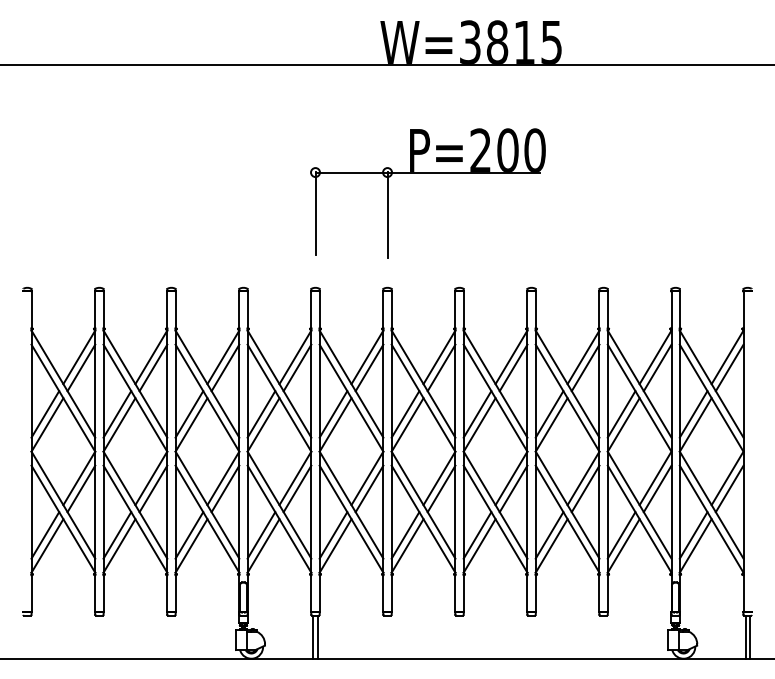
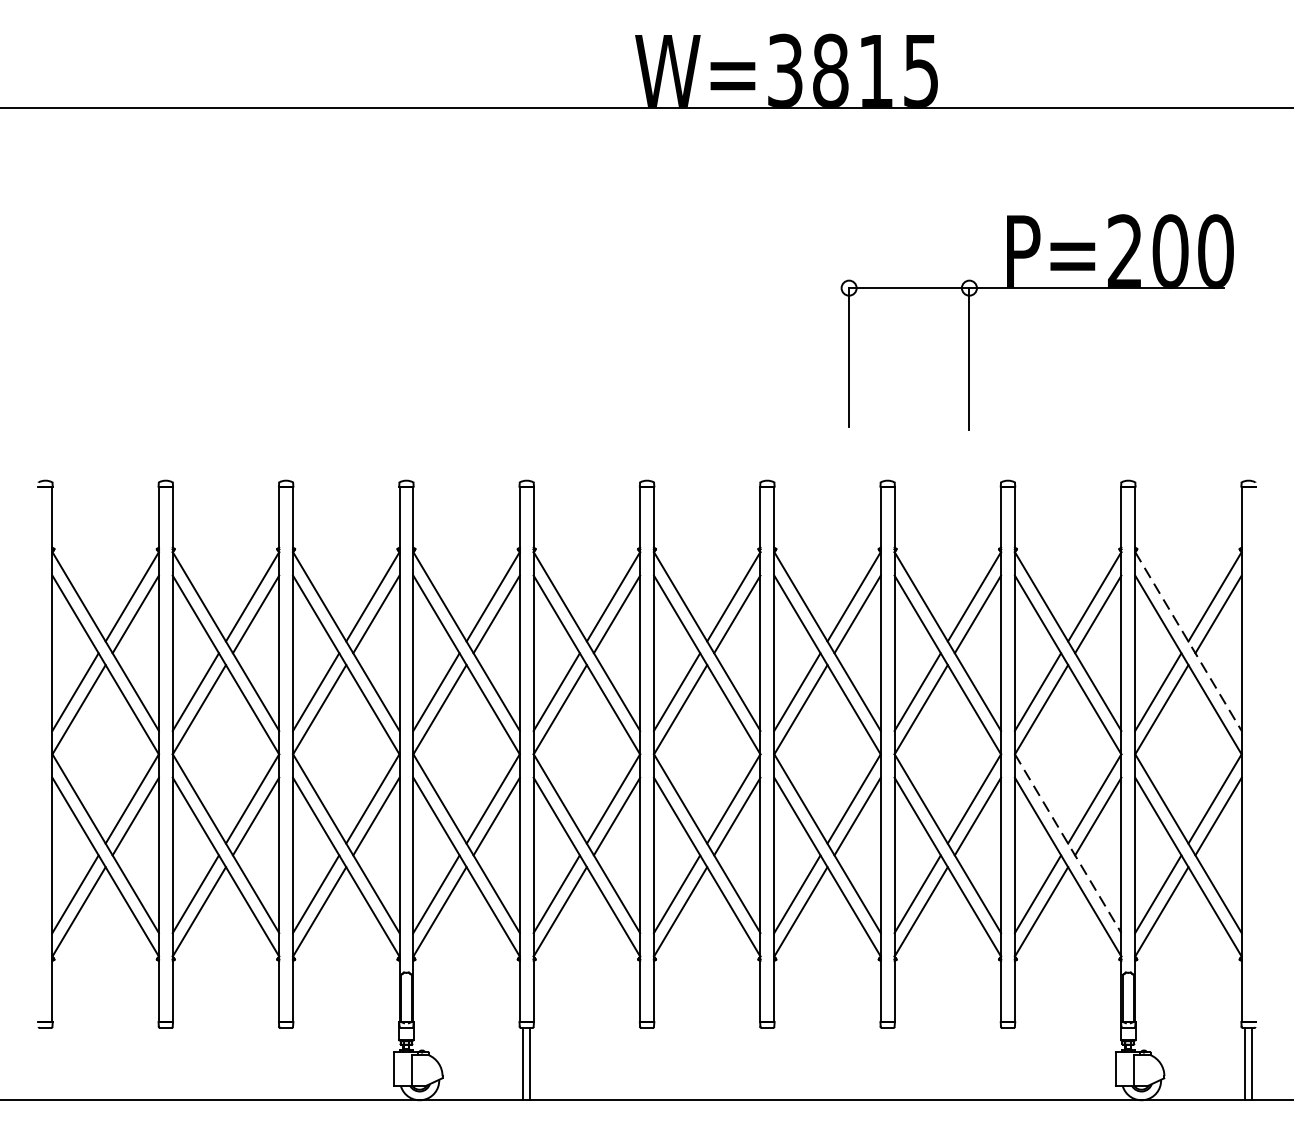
part: (427, 173) -> (1036, 289), moved
line: (711, 384) -> (1188, 642), solid -> dashed
line: (639, 505) -> (1067, 844), solid -> dashed

